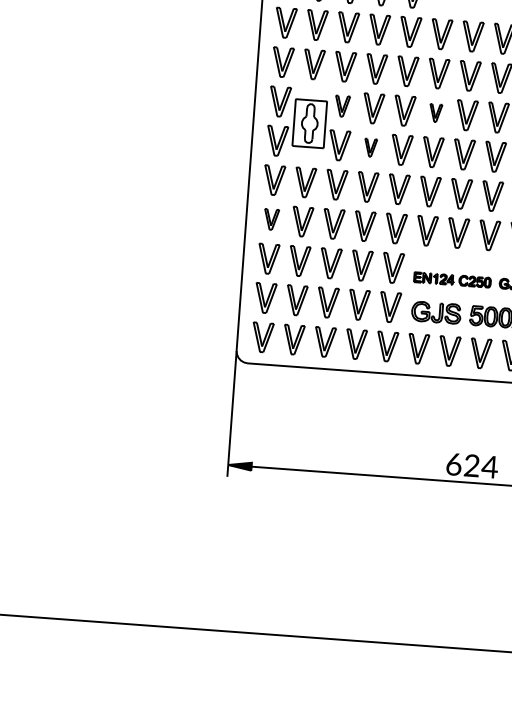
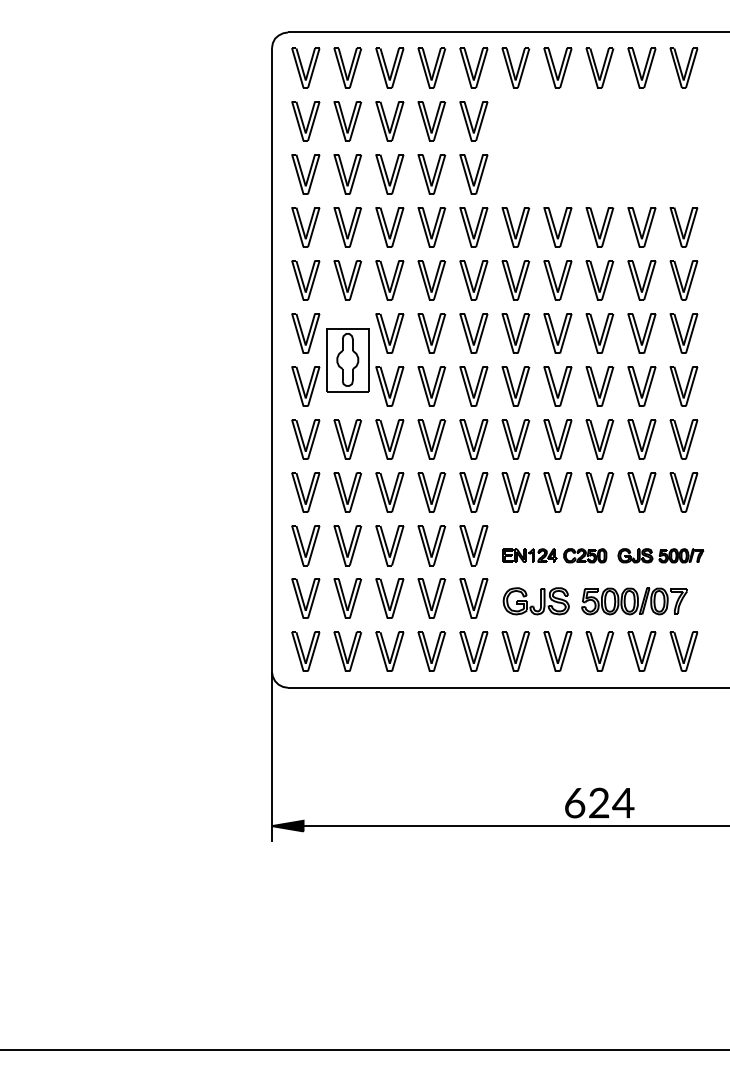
part: (342, 106) -> (389, 333), size x1.43
part: (435, 113) -> (515, 333), size x1.67
part: (370, 147) -> (431, 386), size x1.67
part: (271, 219) -> (305, 492), size x1.43

